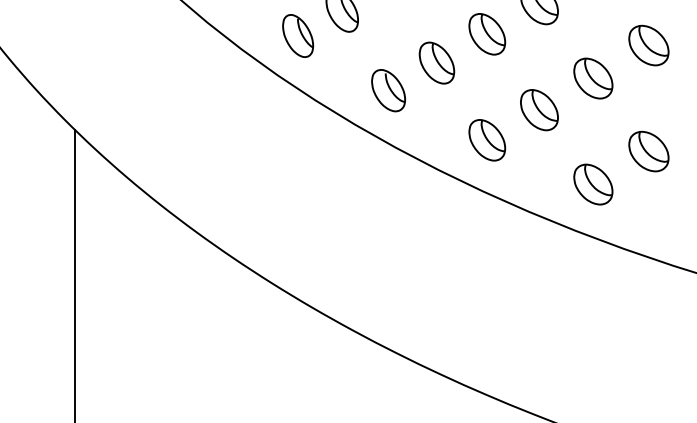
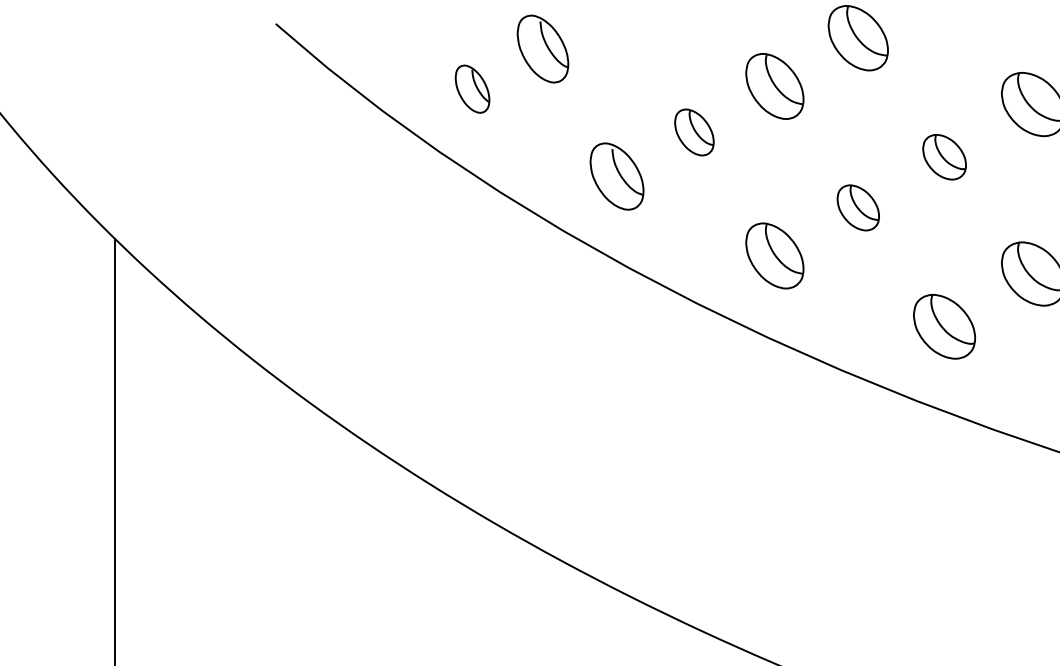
part: (298, 35) -> (472, 88), size x0.7
part: (436, 62) -> (693, 131), size x0.7
part: (593, 78) -> (944, 157), size x0.7
part: (539, 110) -> (858, 208), size x0.7

